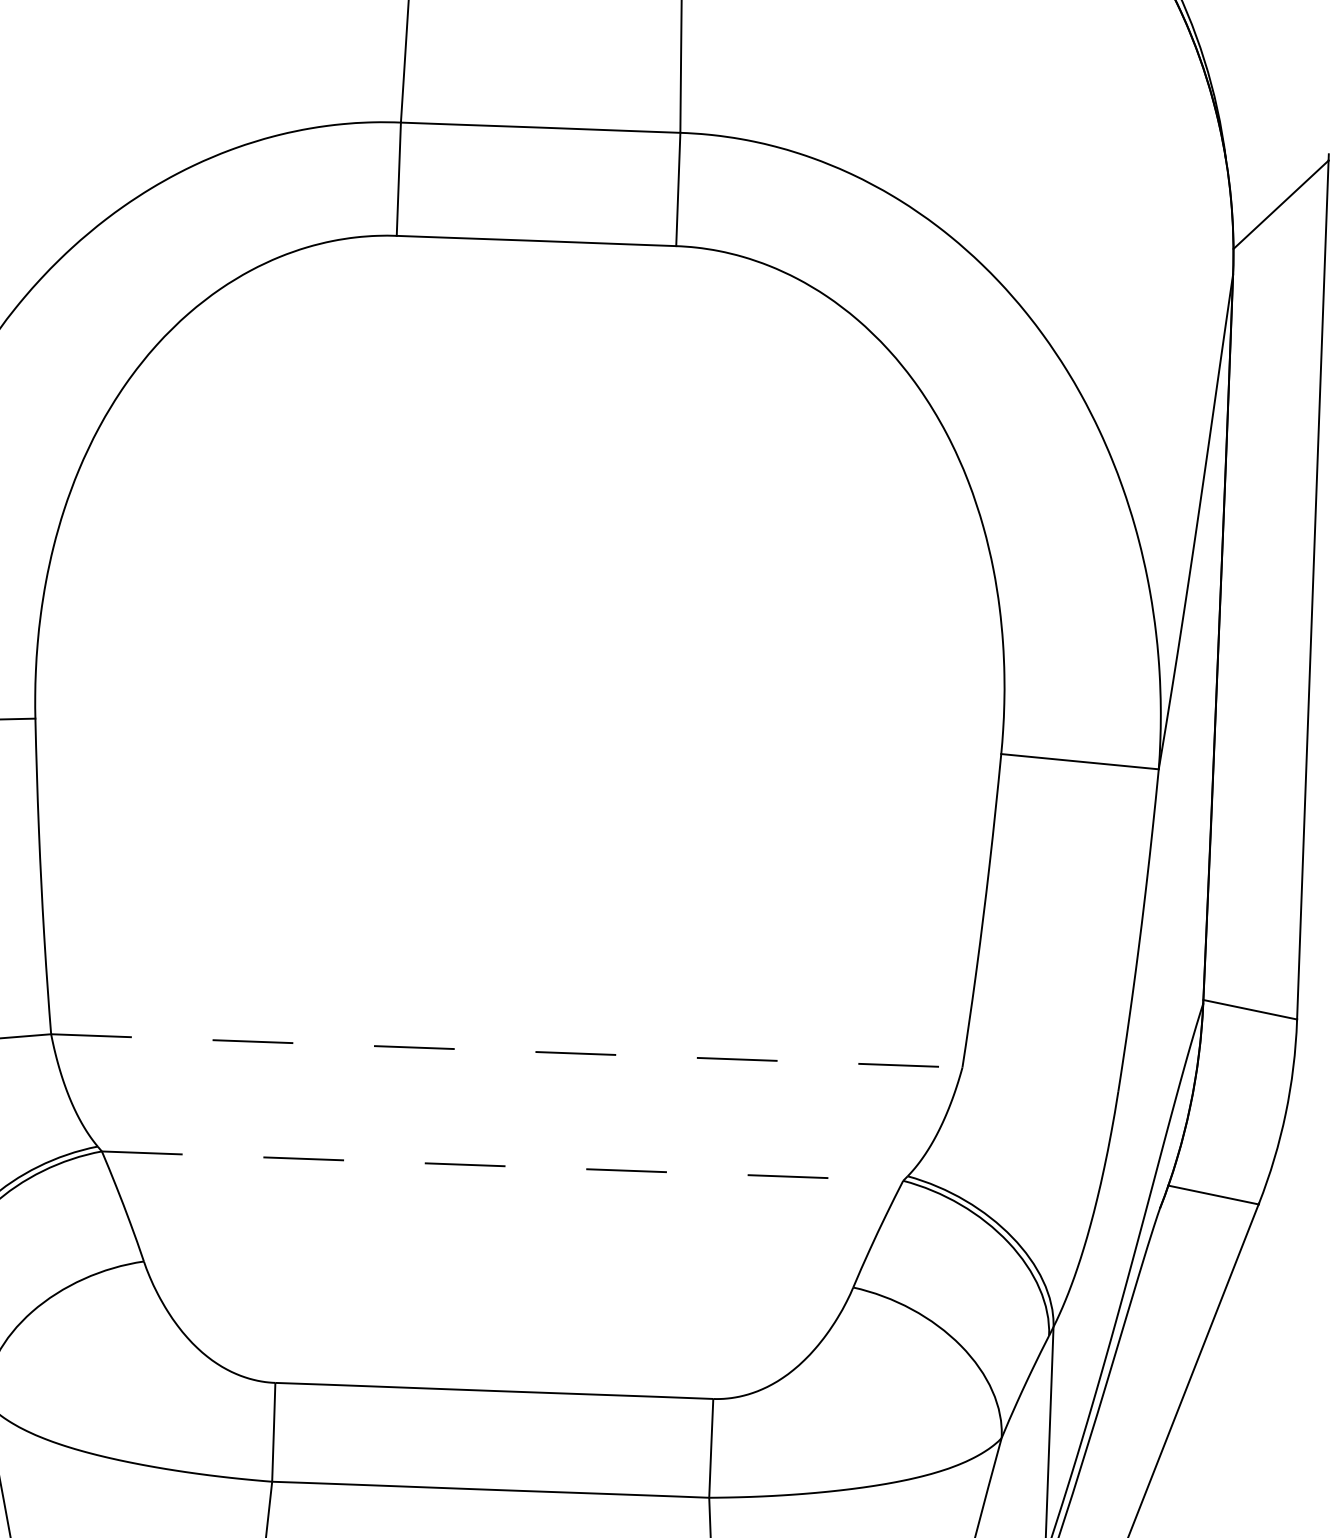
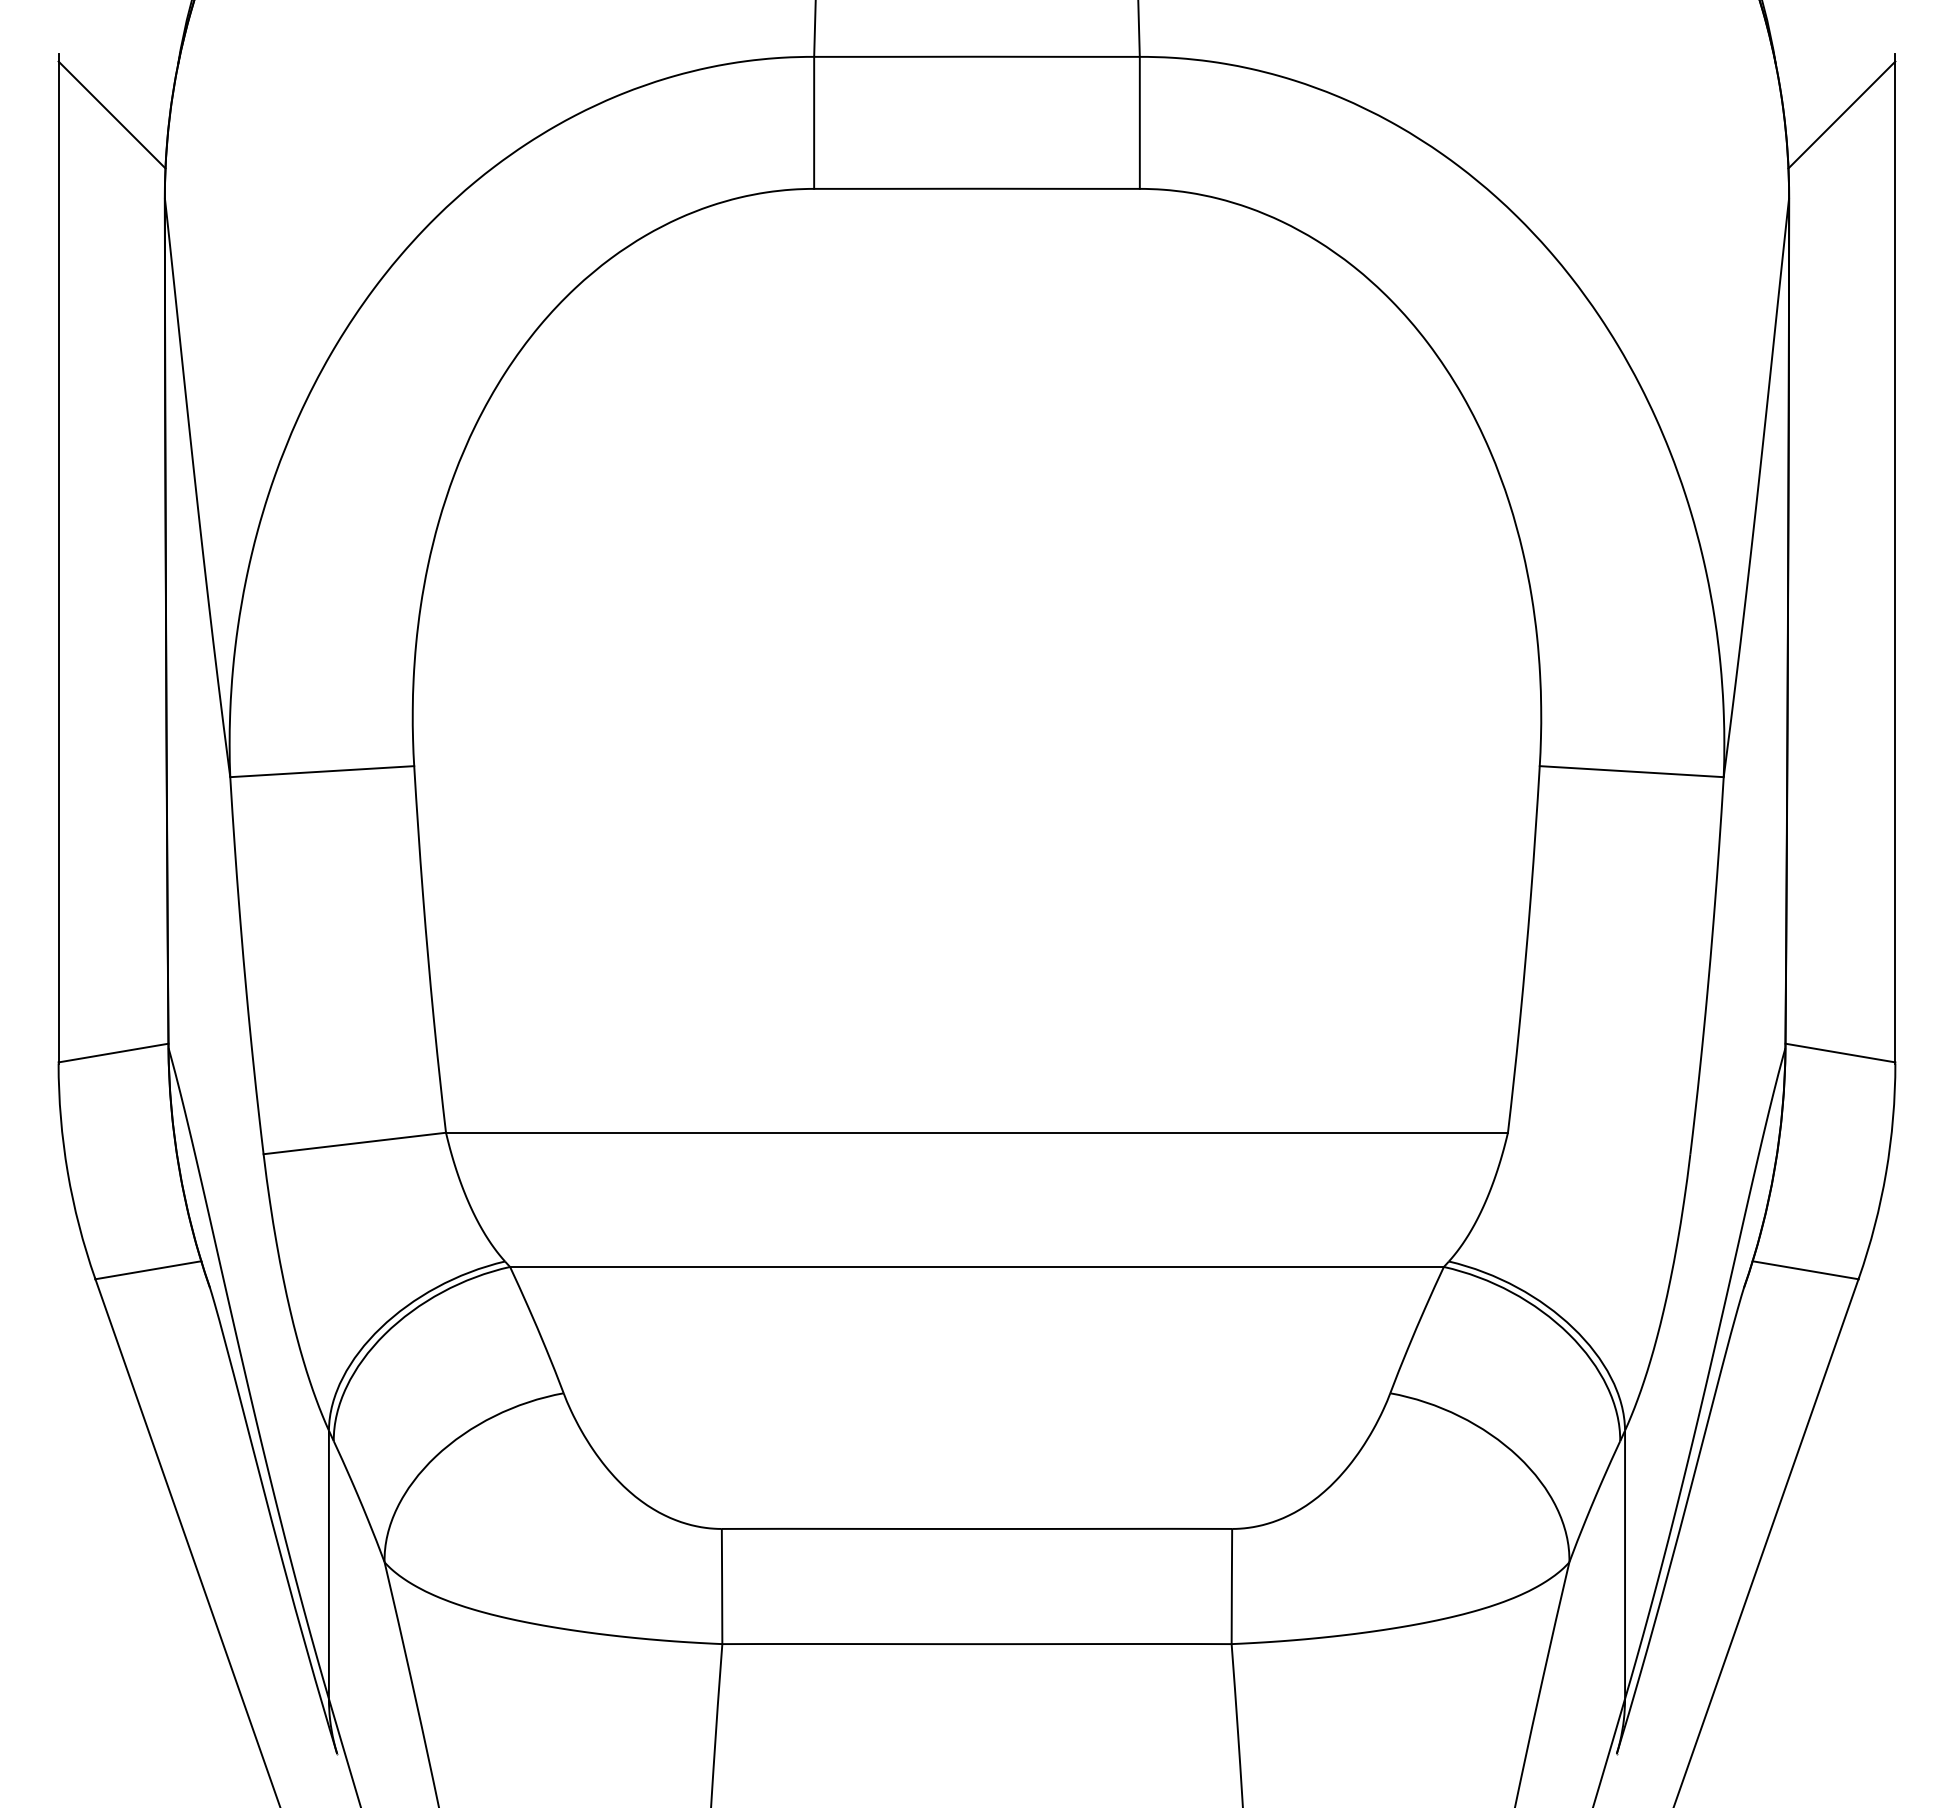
line: (507, 1050) -> (977, 1132), dashed -> solid
line: (502, 1166) -> (977, 1267), dashed -> solid

